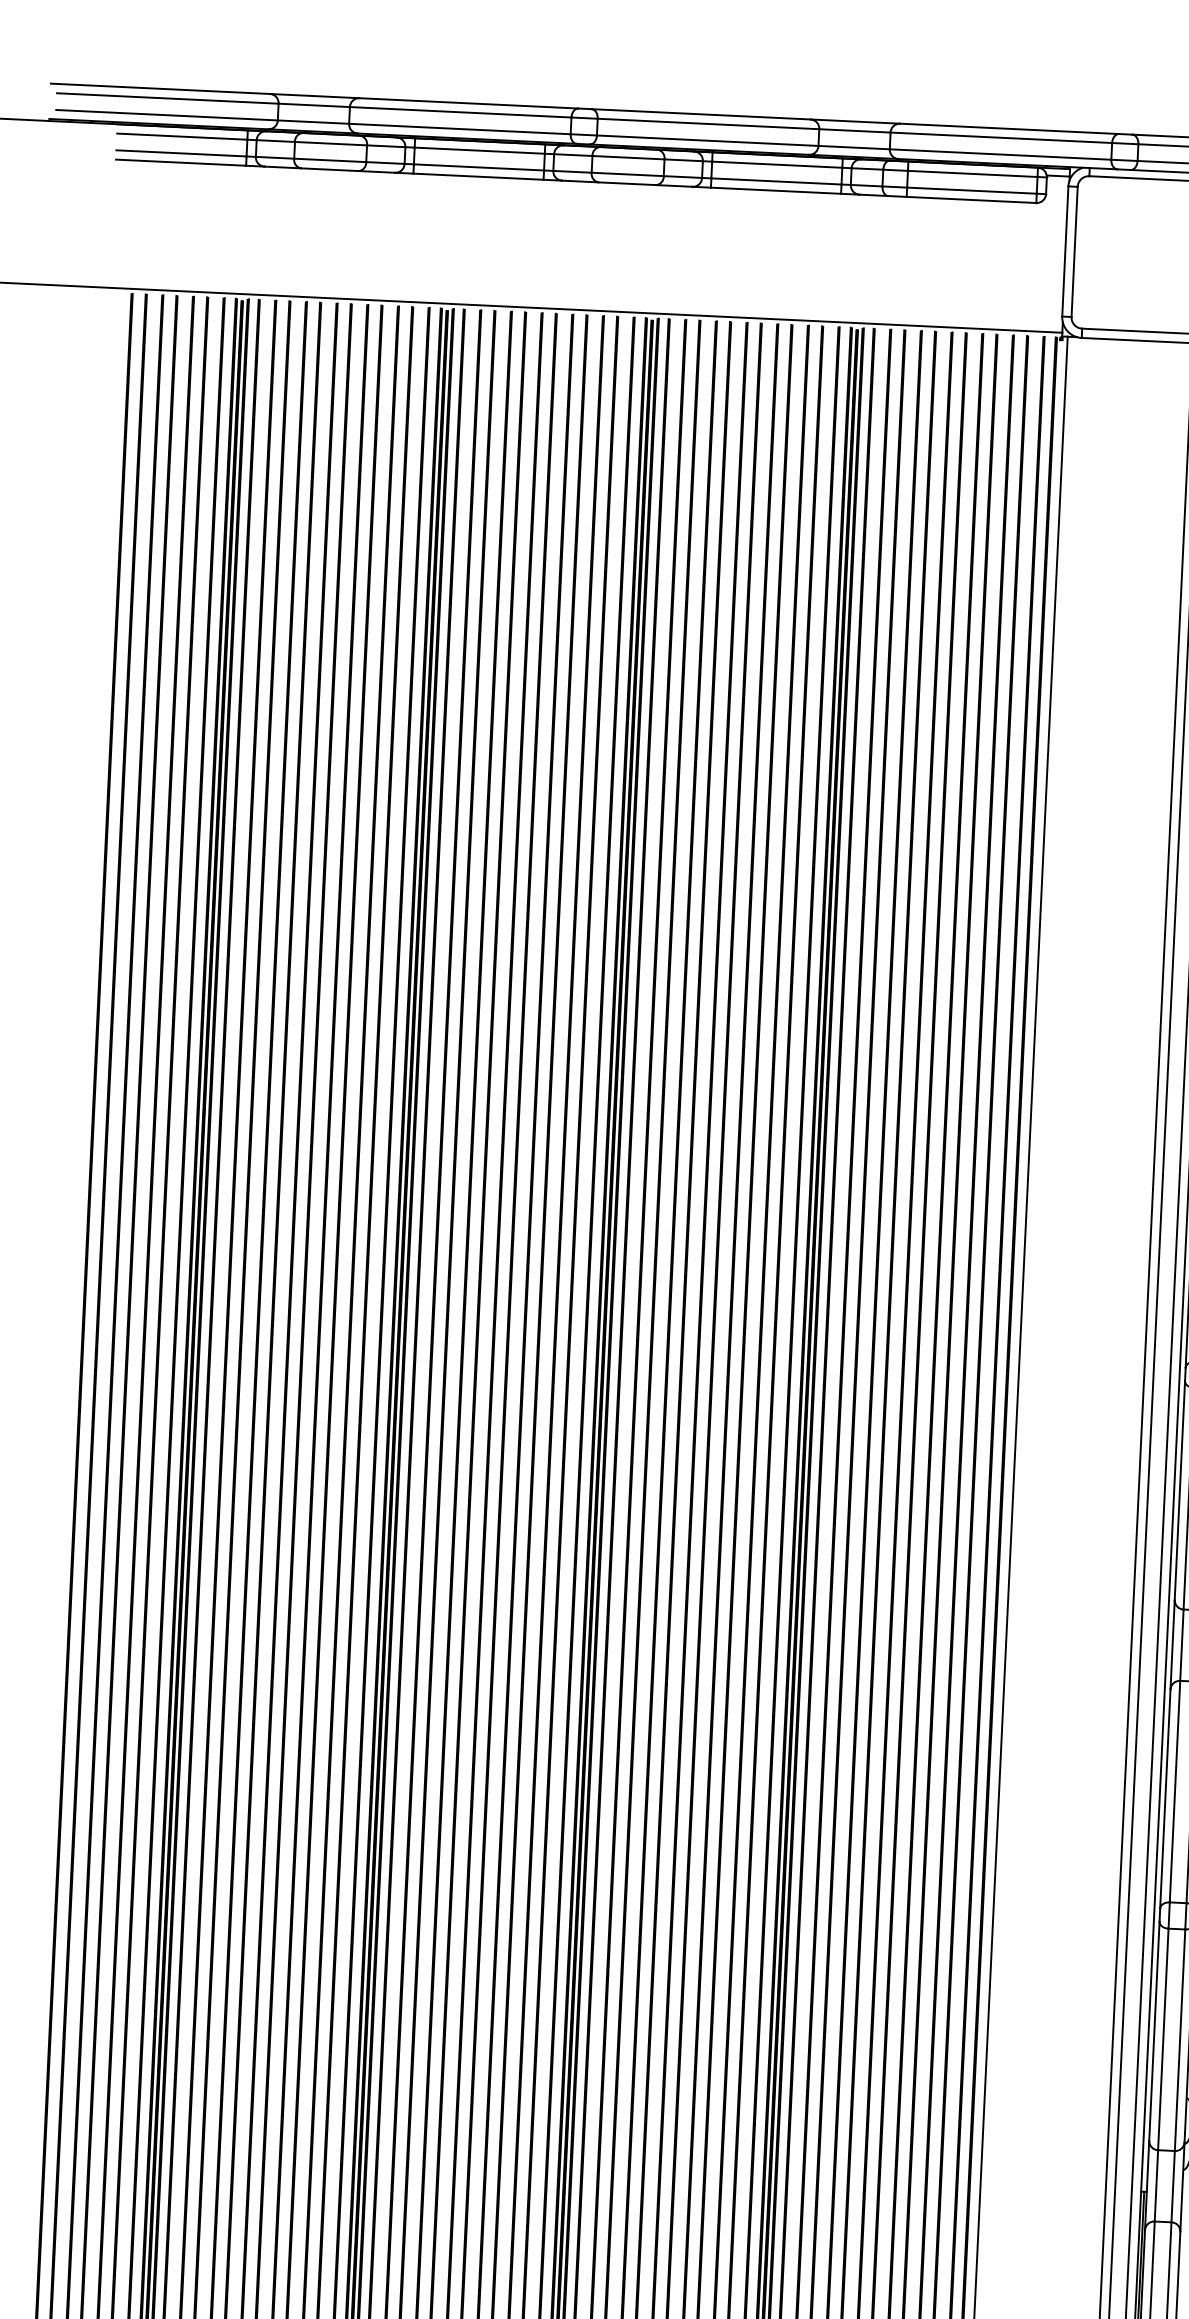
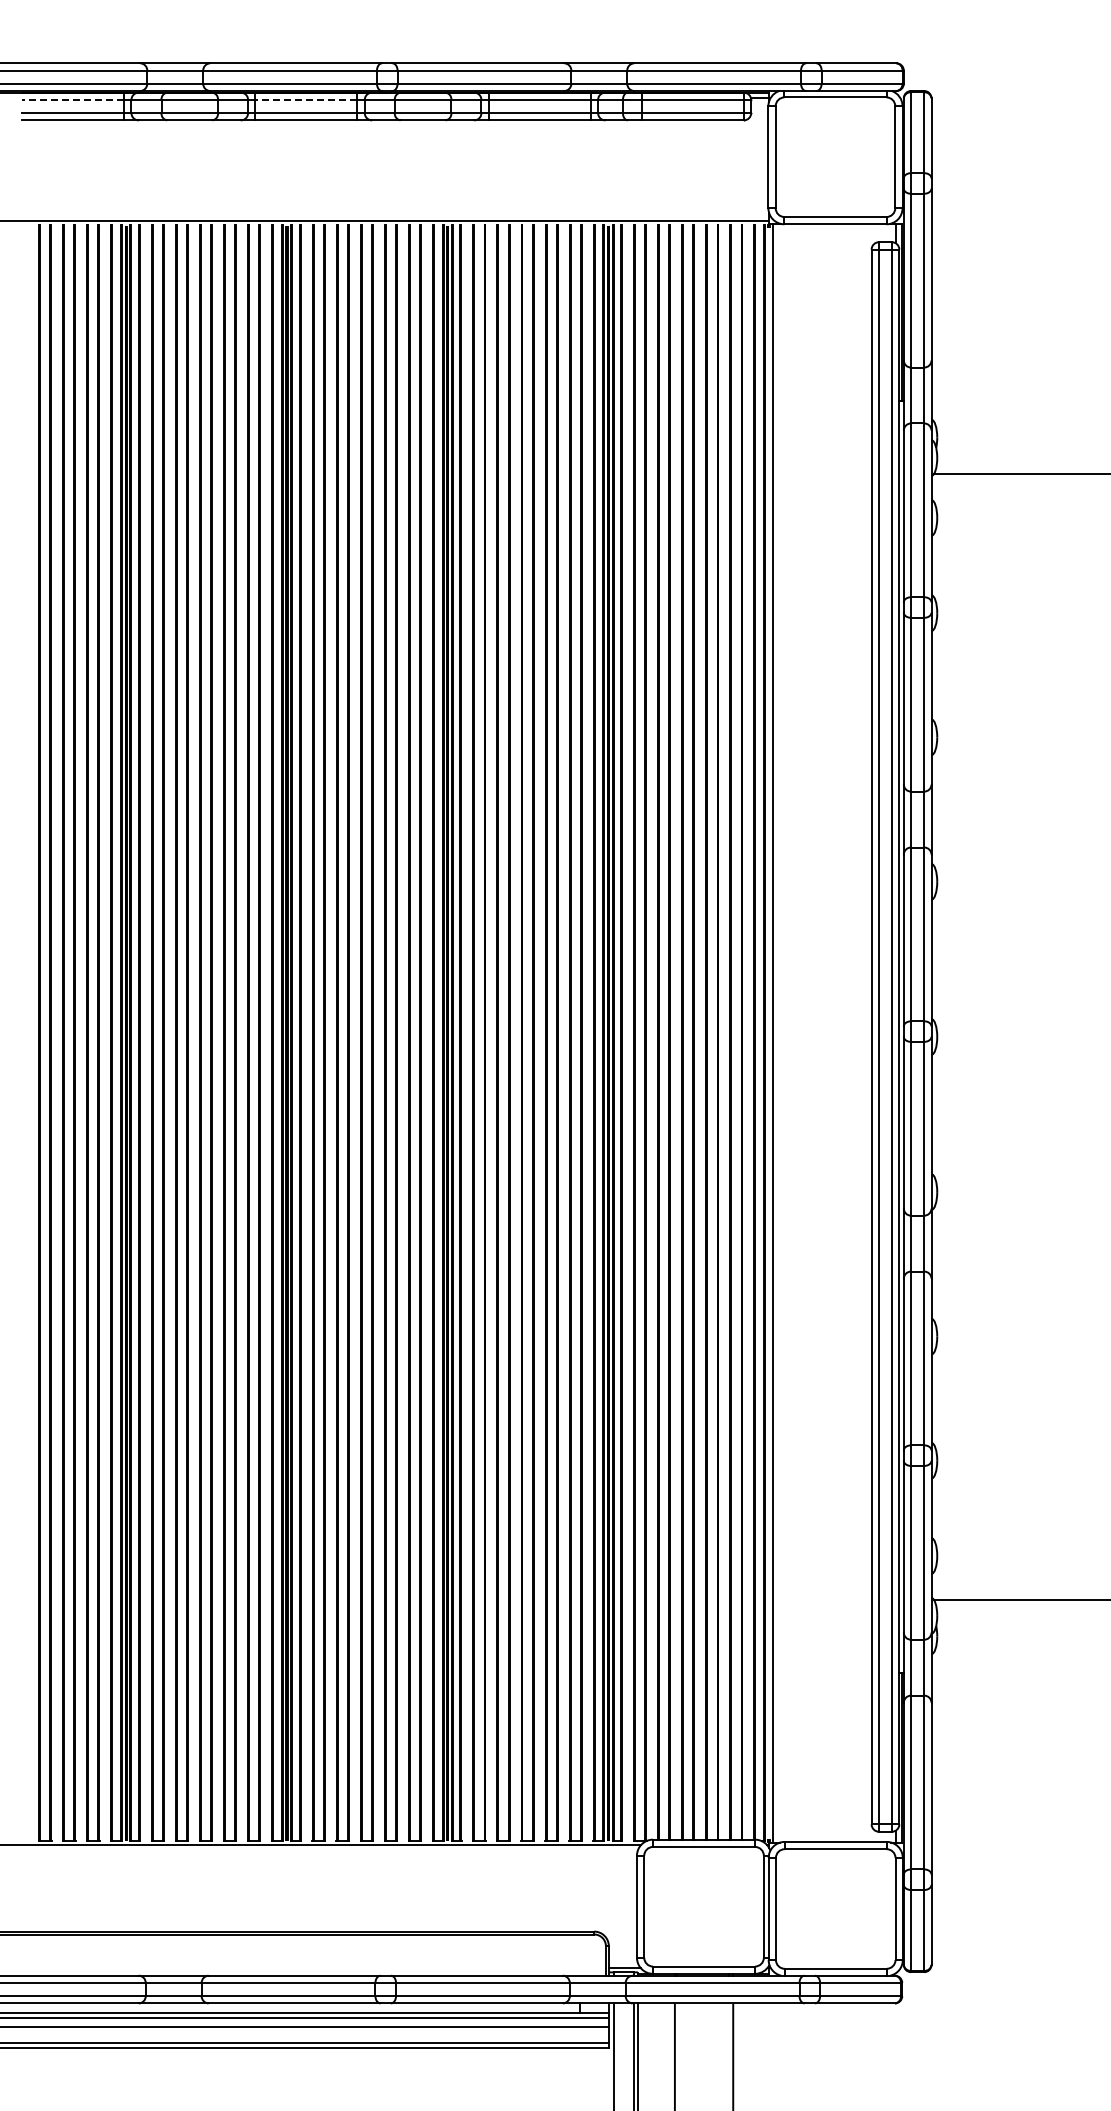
line: (181, 136) -> (72, 99), solid -> dashed
line: (478, 150) -> (305, 99), solid -> dashed

